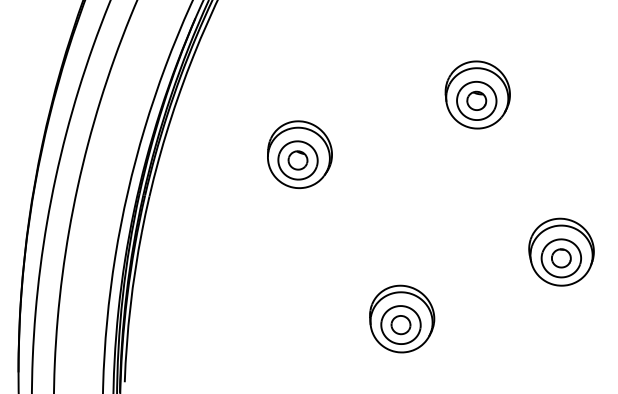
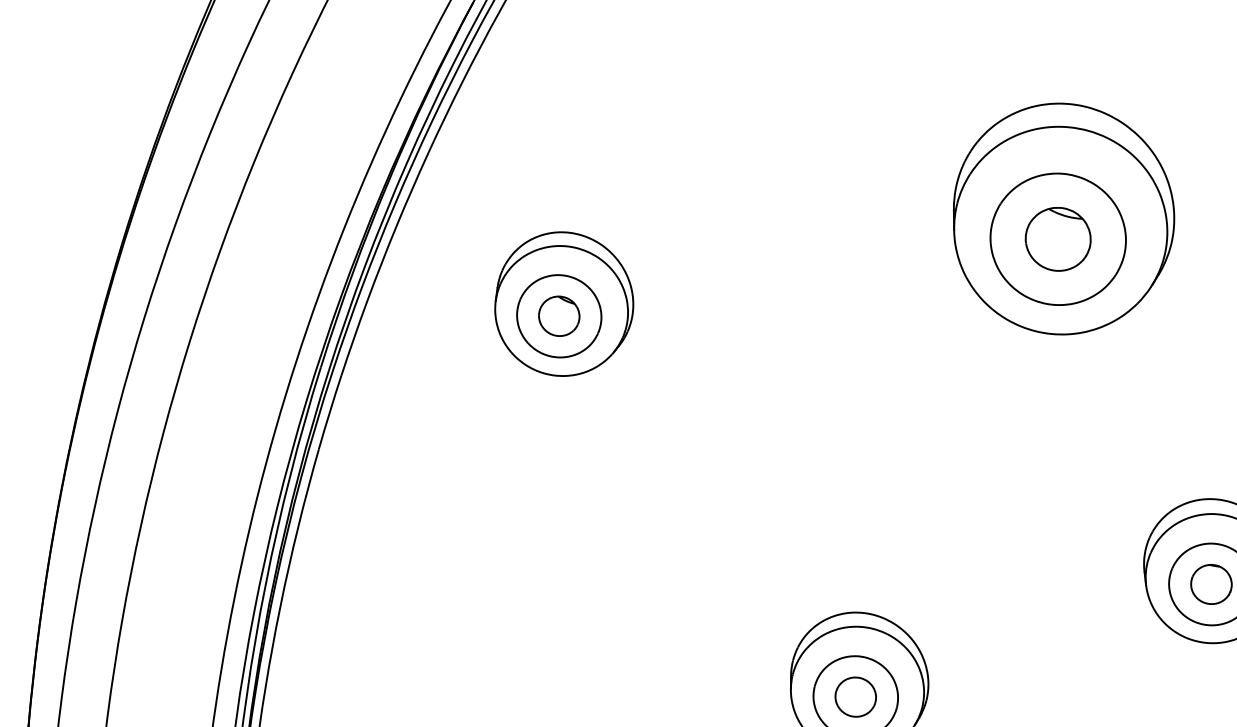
part: (477, 94) -> (1062, 218), size x1.6
part: (299, 154) -> (563, 303), moved

